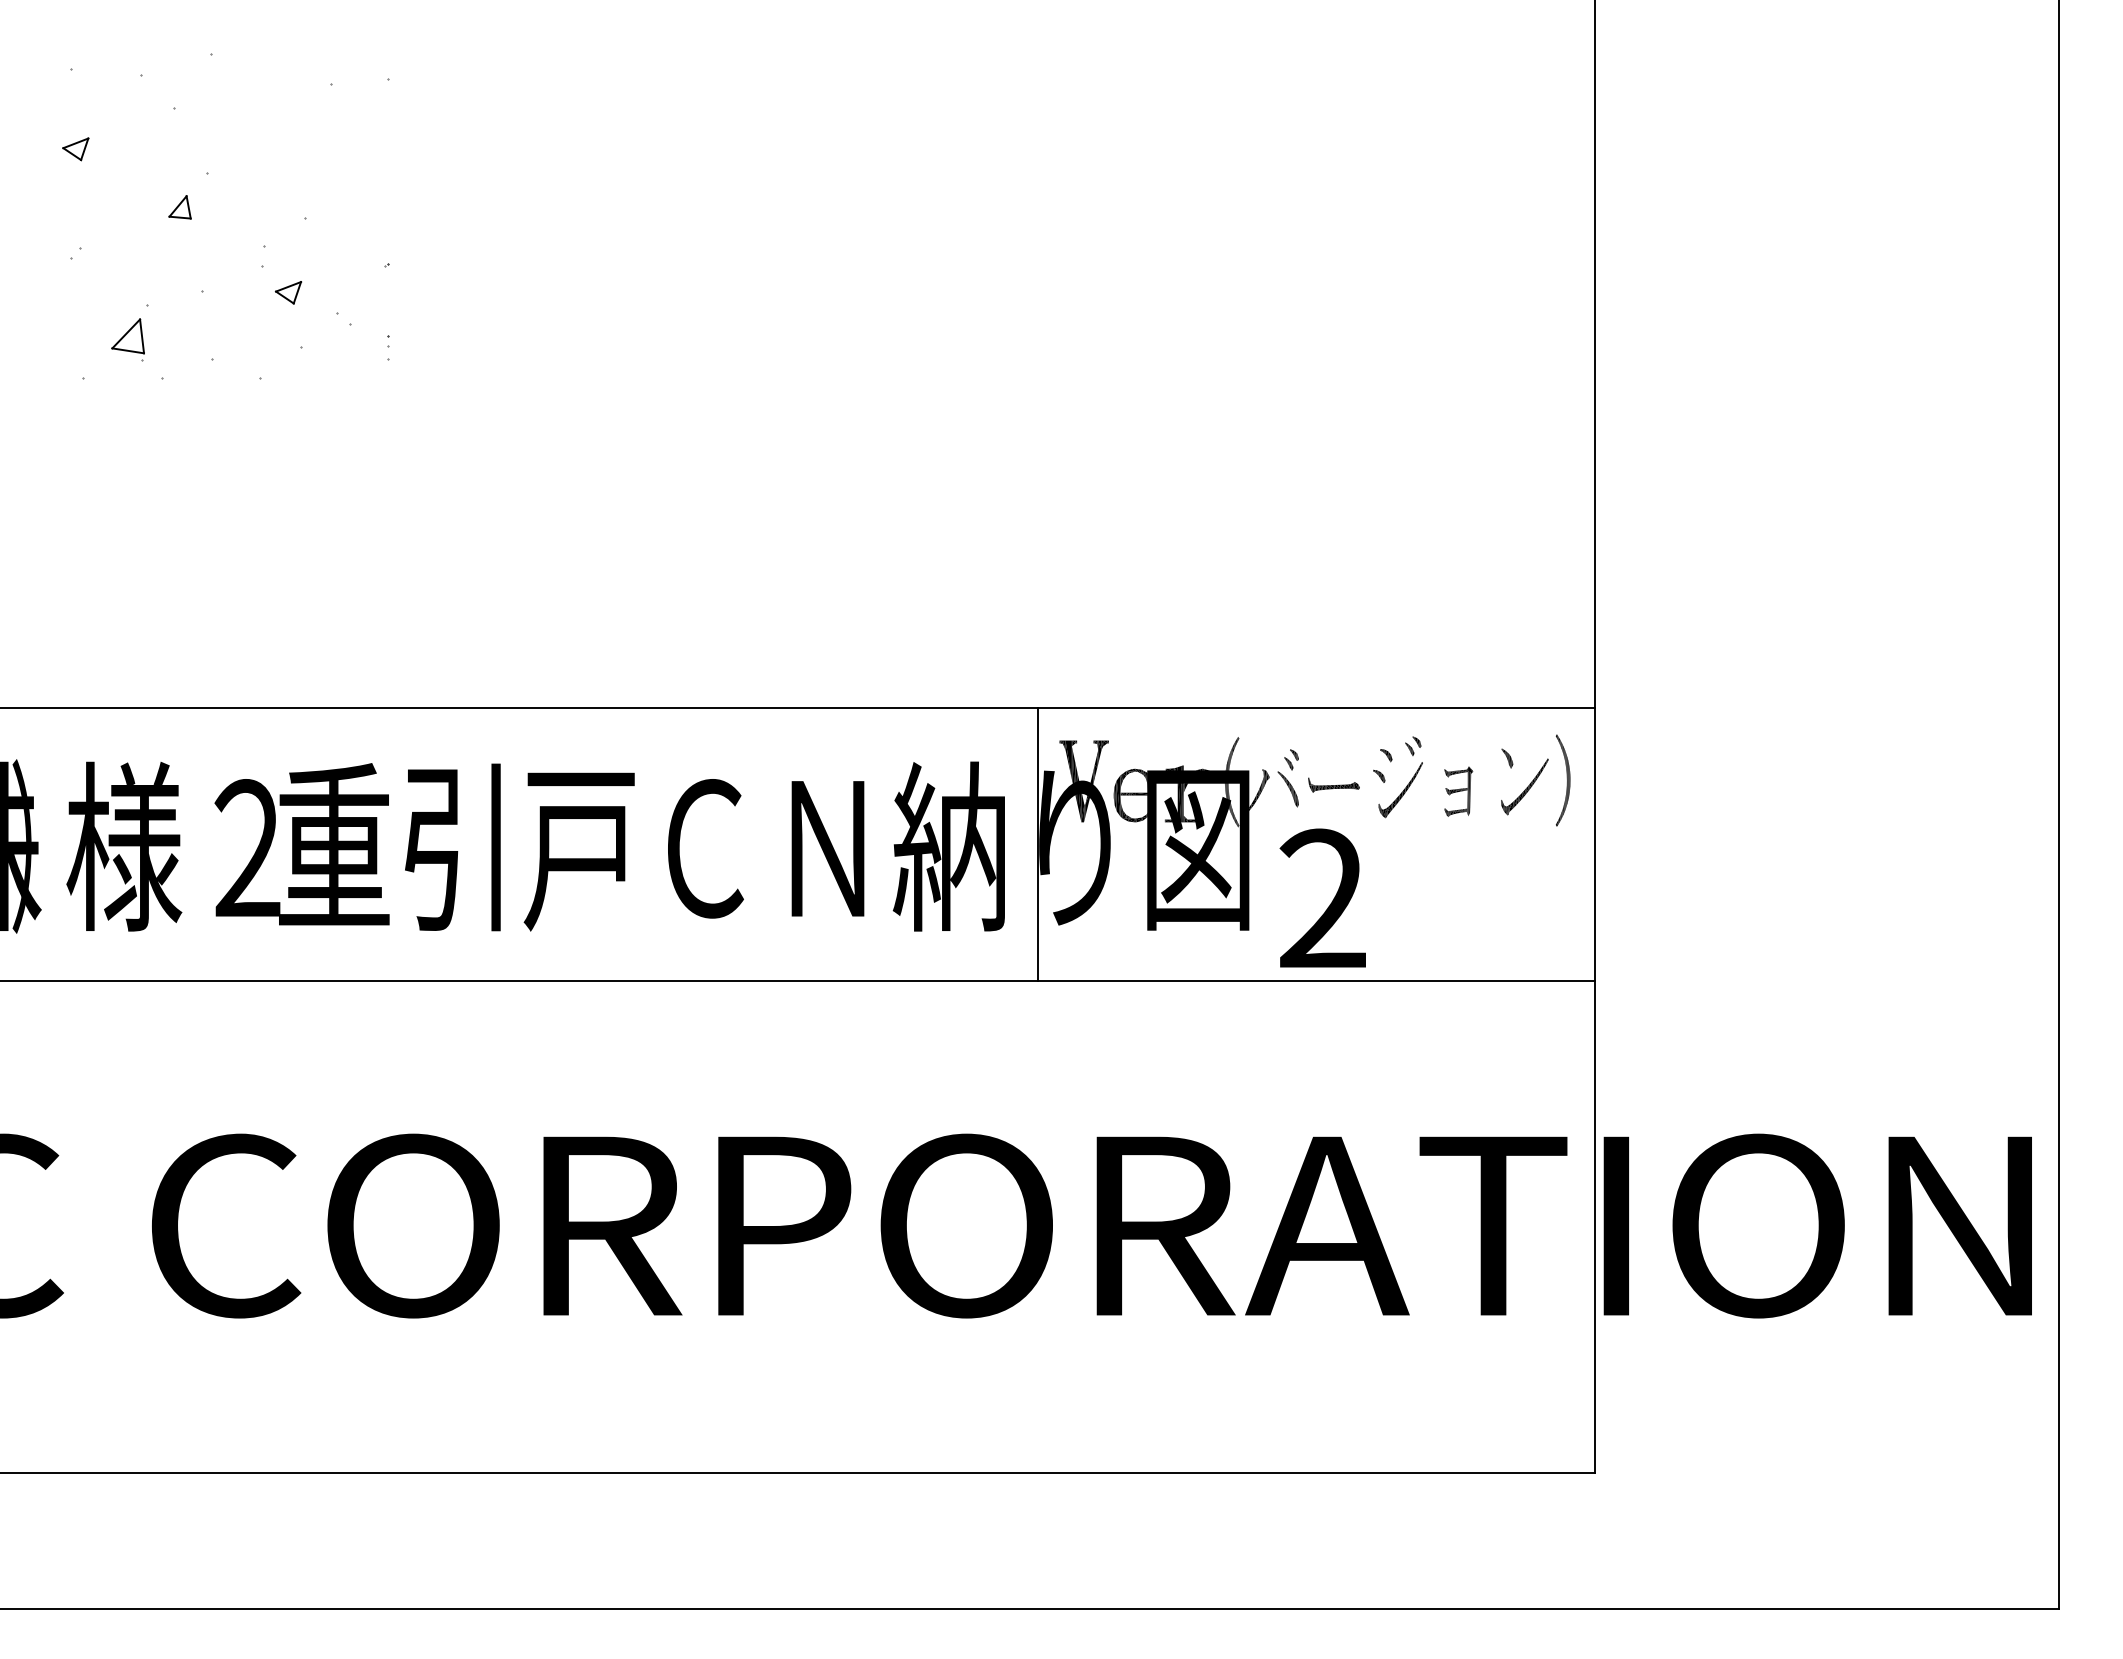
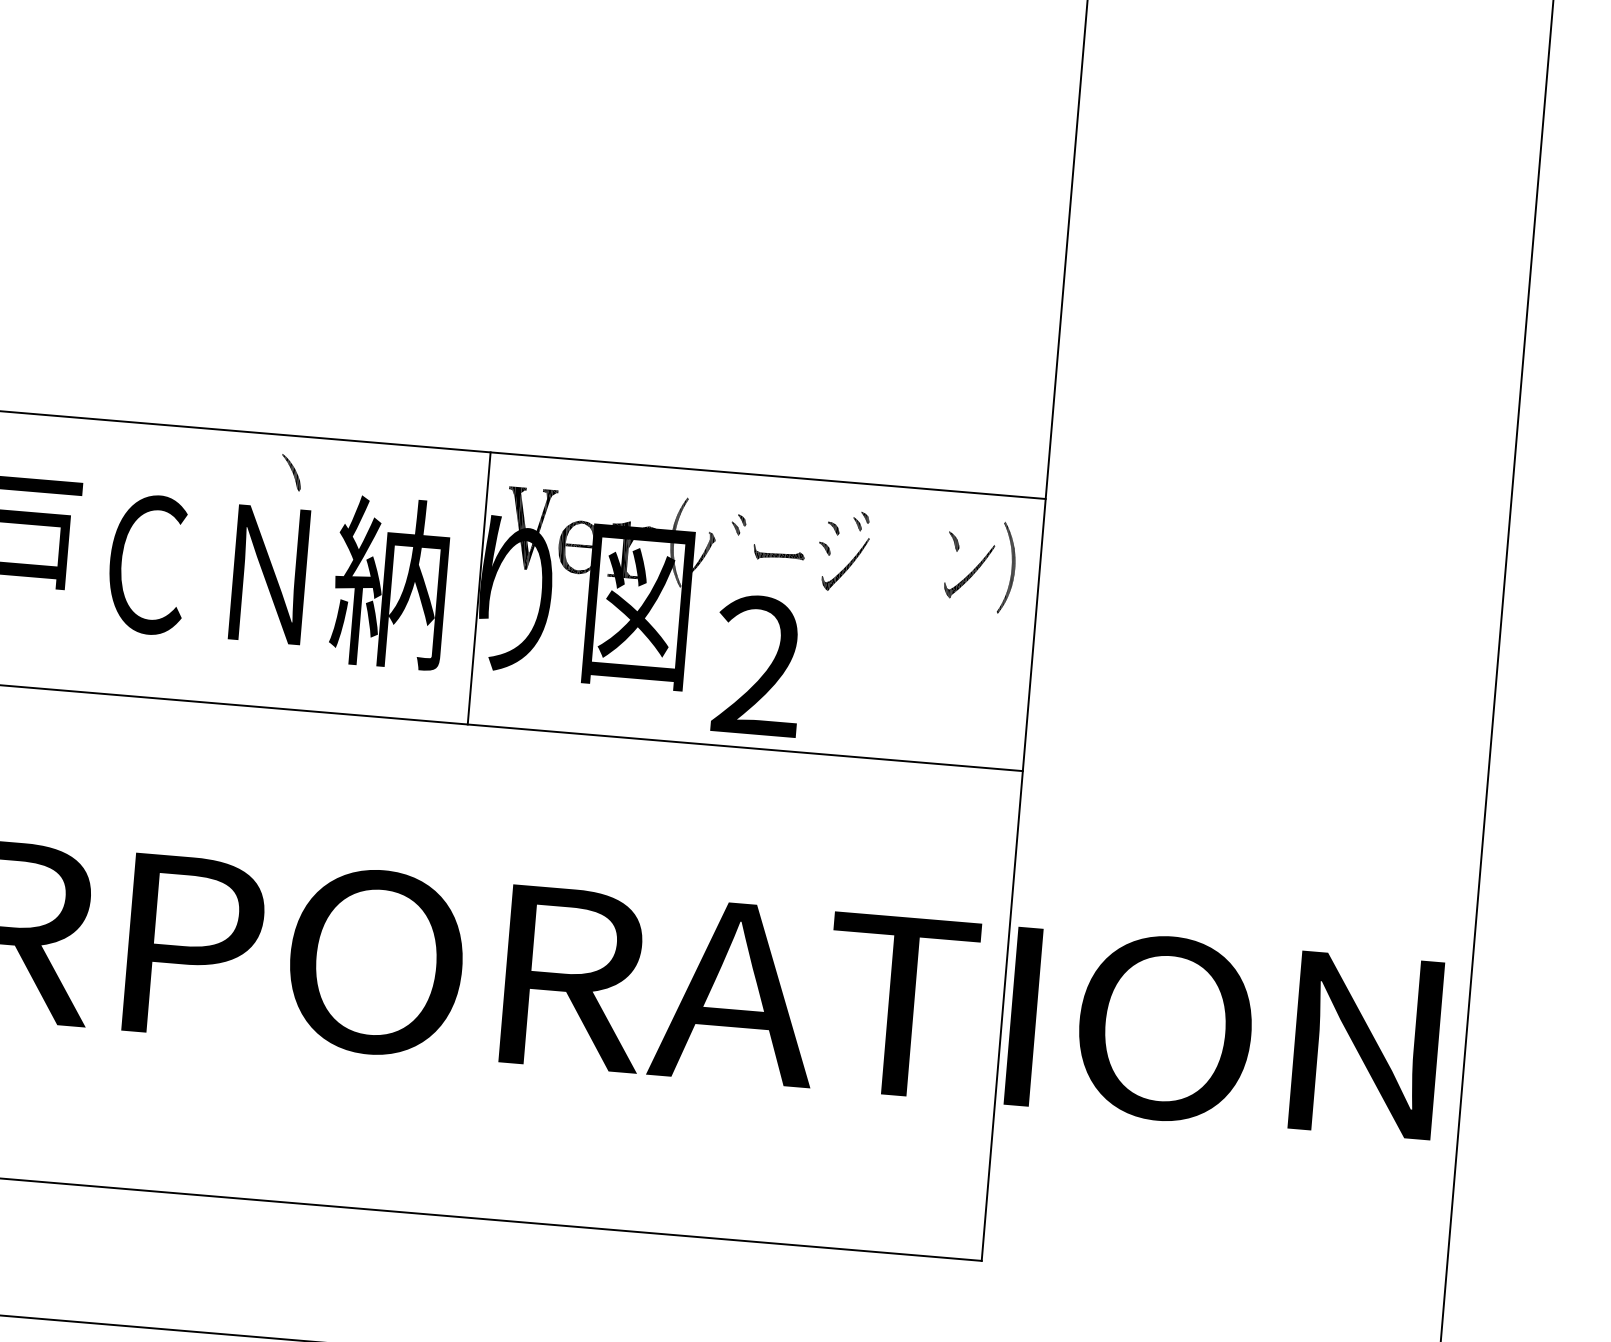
part: (1287, 789) -> (290, 472), moved
part: (1458, 791) -> (902, 570), removed

